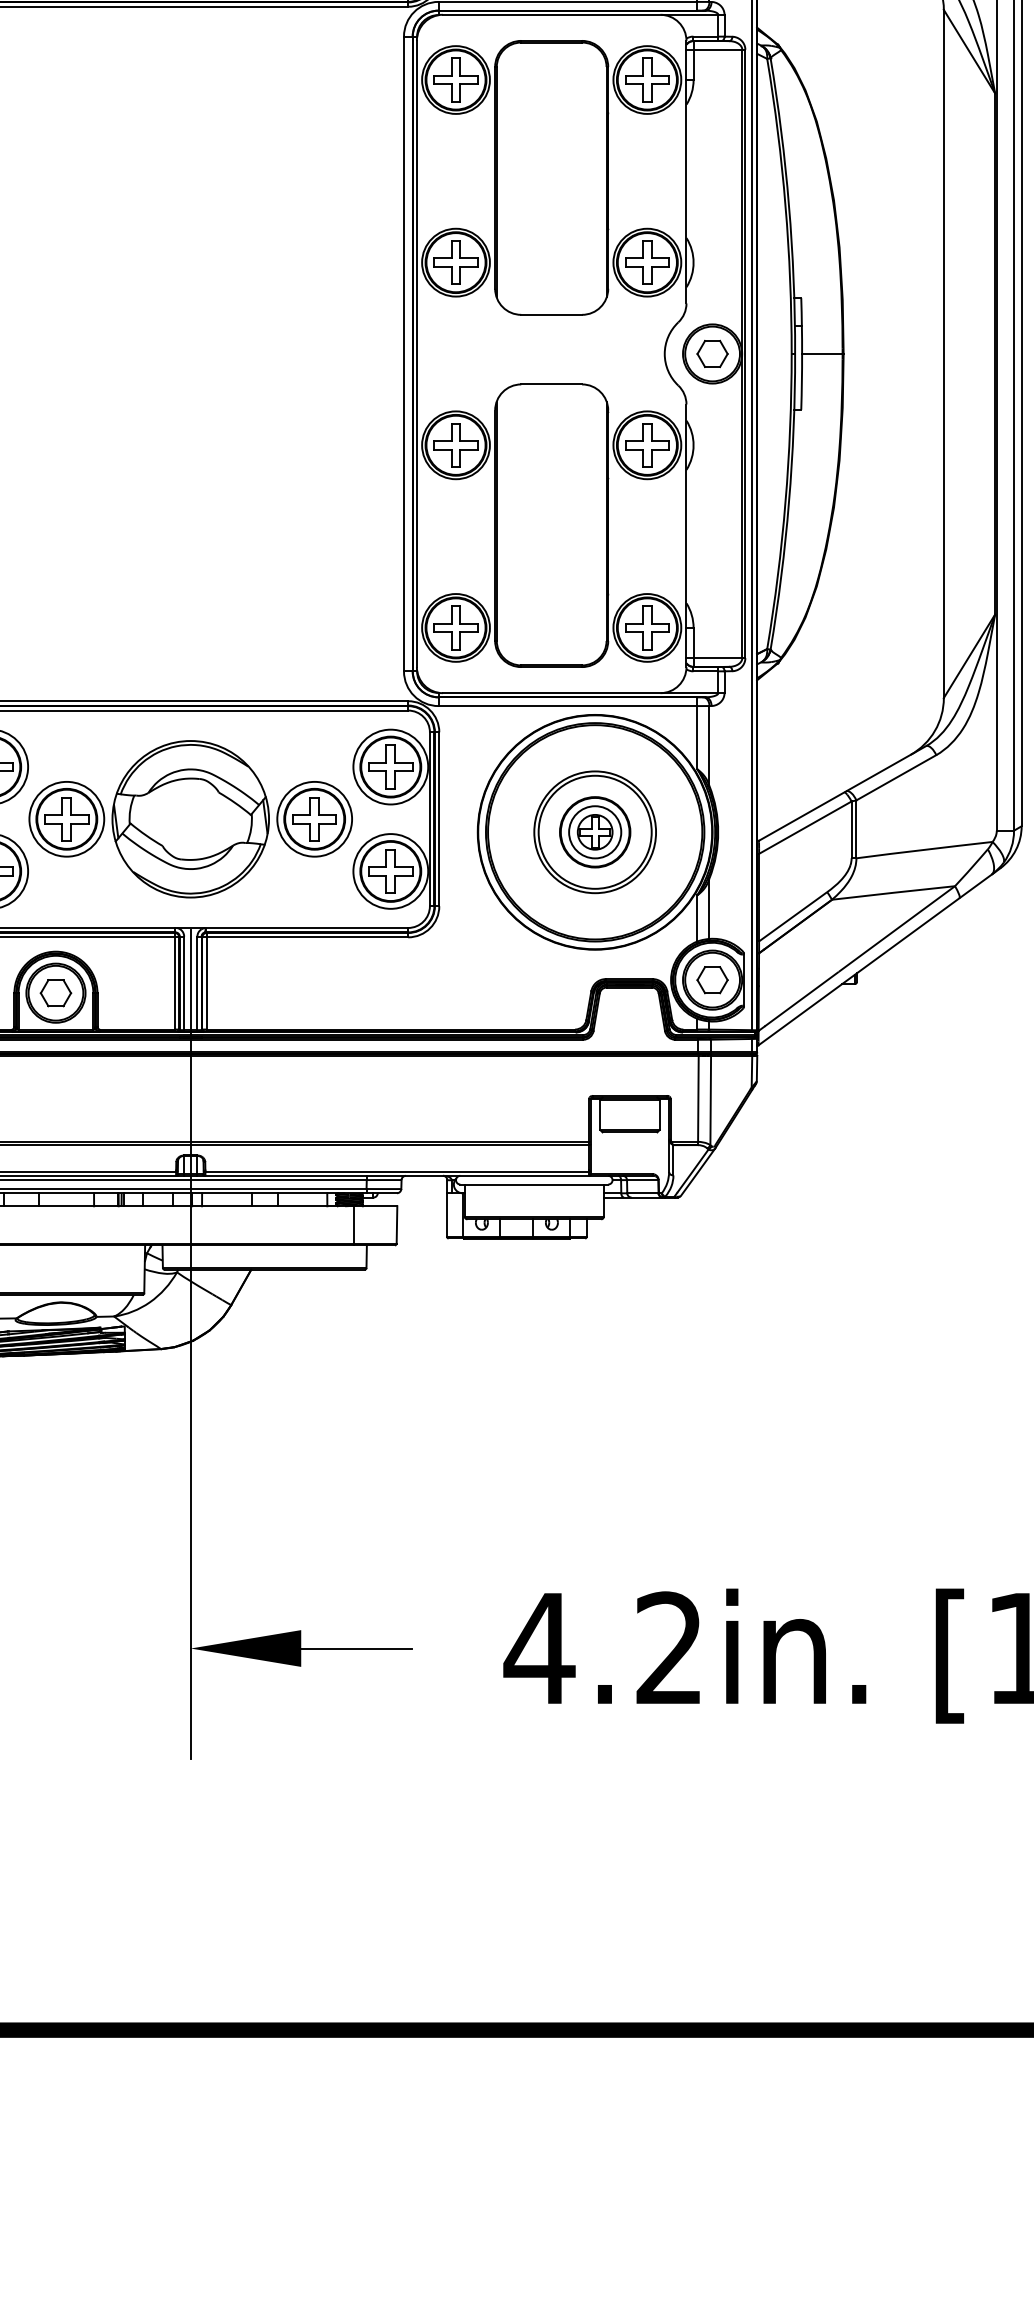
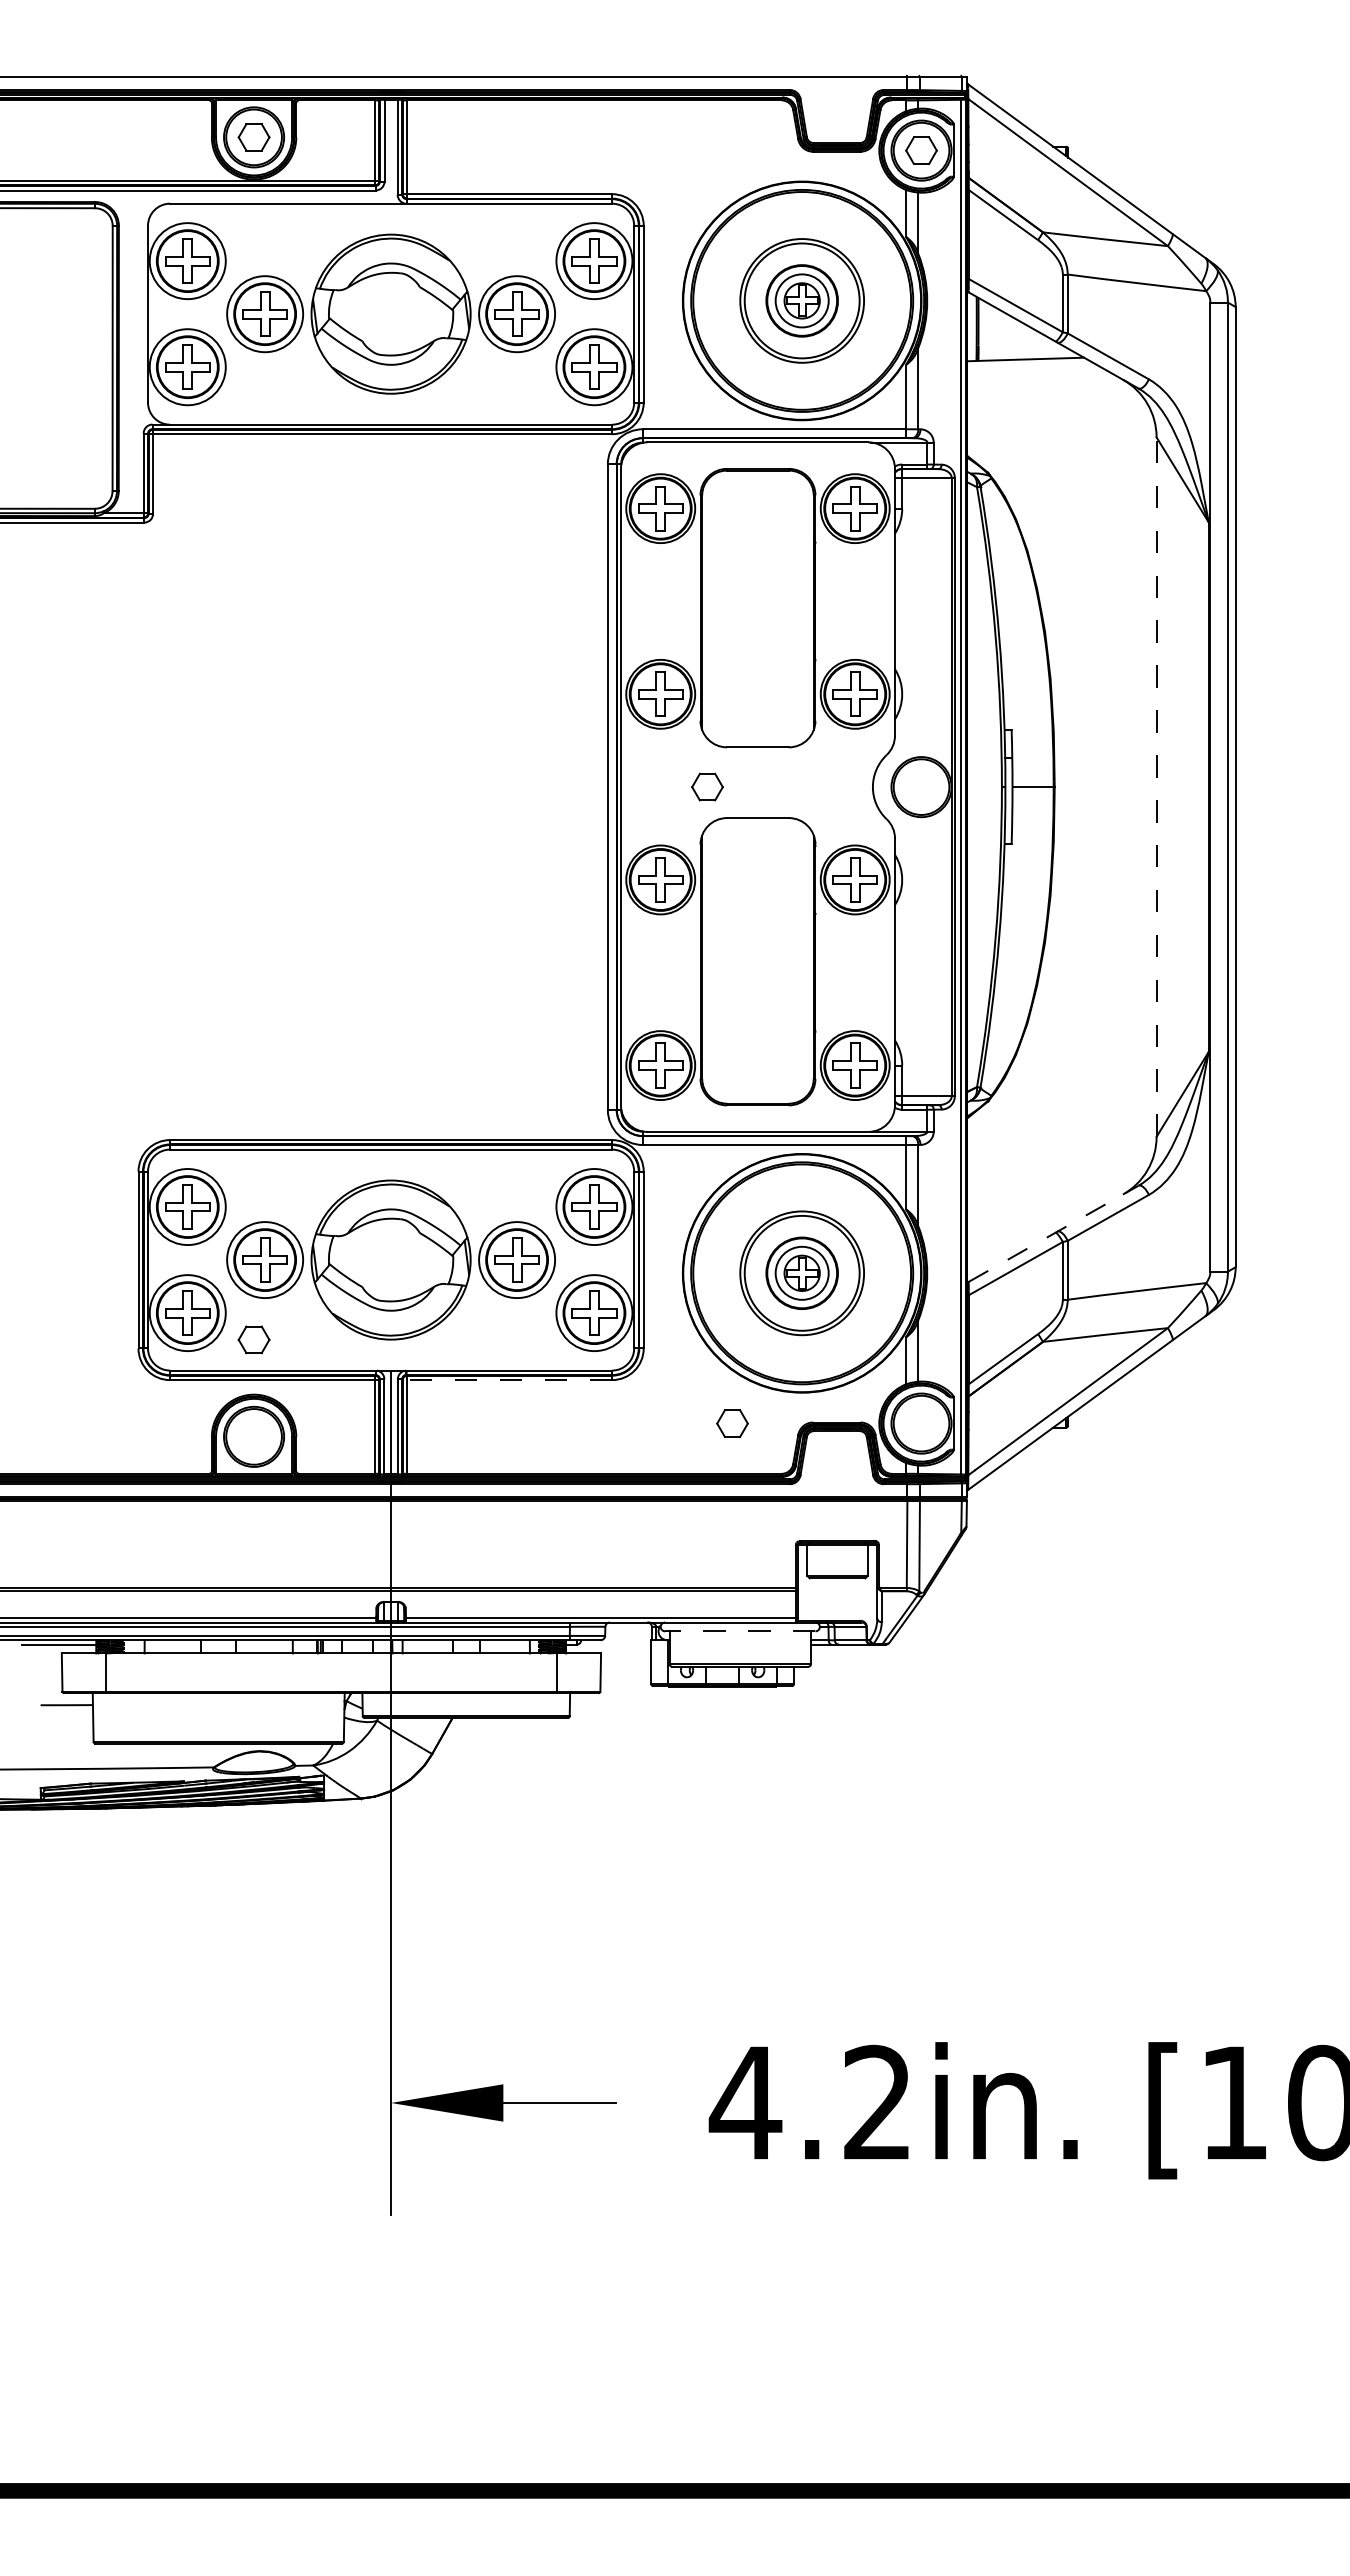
part: (712, 353) -> (707, 786), moved
line: (943, 354) -> (1156, 787), solid -> dashed
line: (842, 793) -> (1053, 1233), solid -> dashed
line: (305, 937) -> (507, 1380), solid -> dashed
part: (712, 980) -> (732, 1423), moved
part: (55, 992) -> (253, 1339), moved
line: (533, 1184) -> (739, 1631), solid -> dashed

